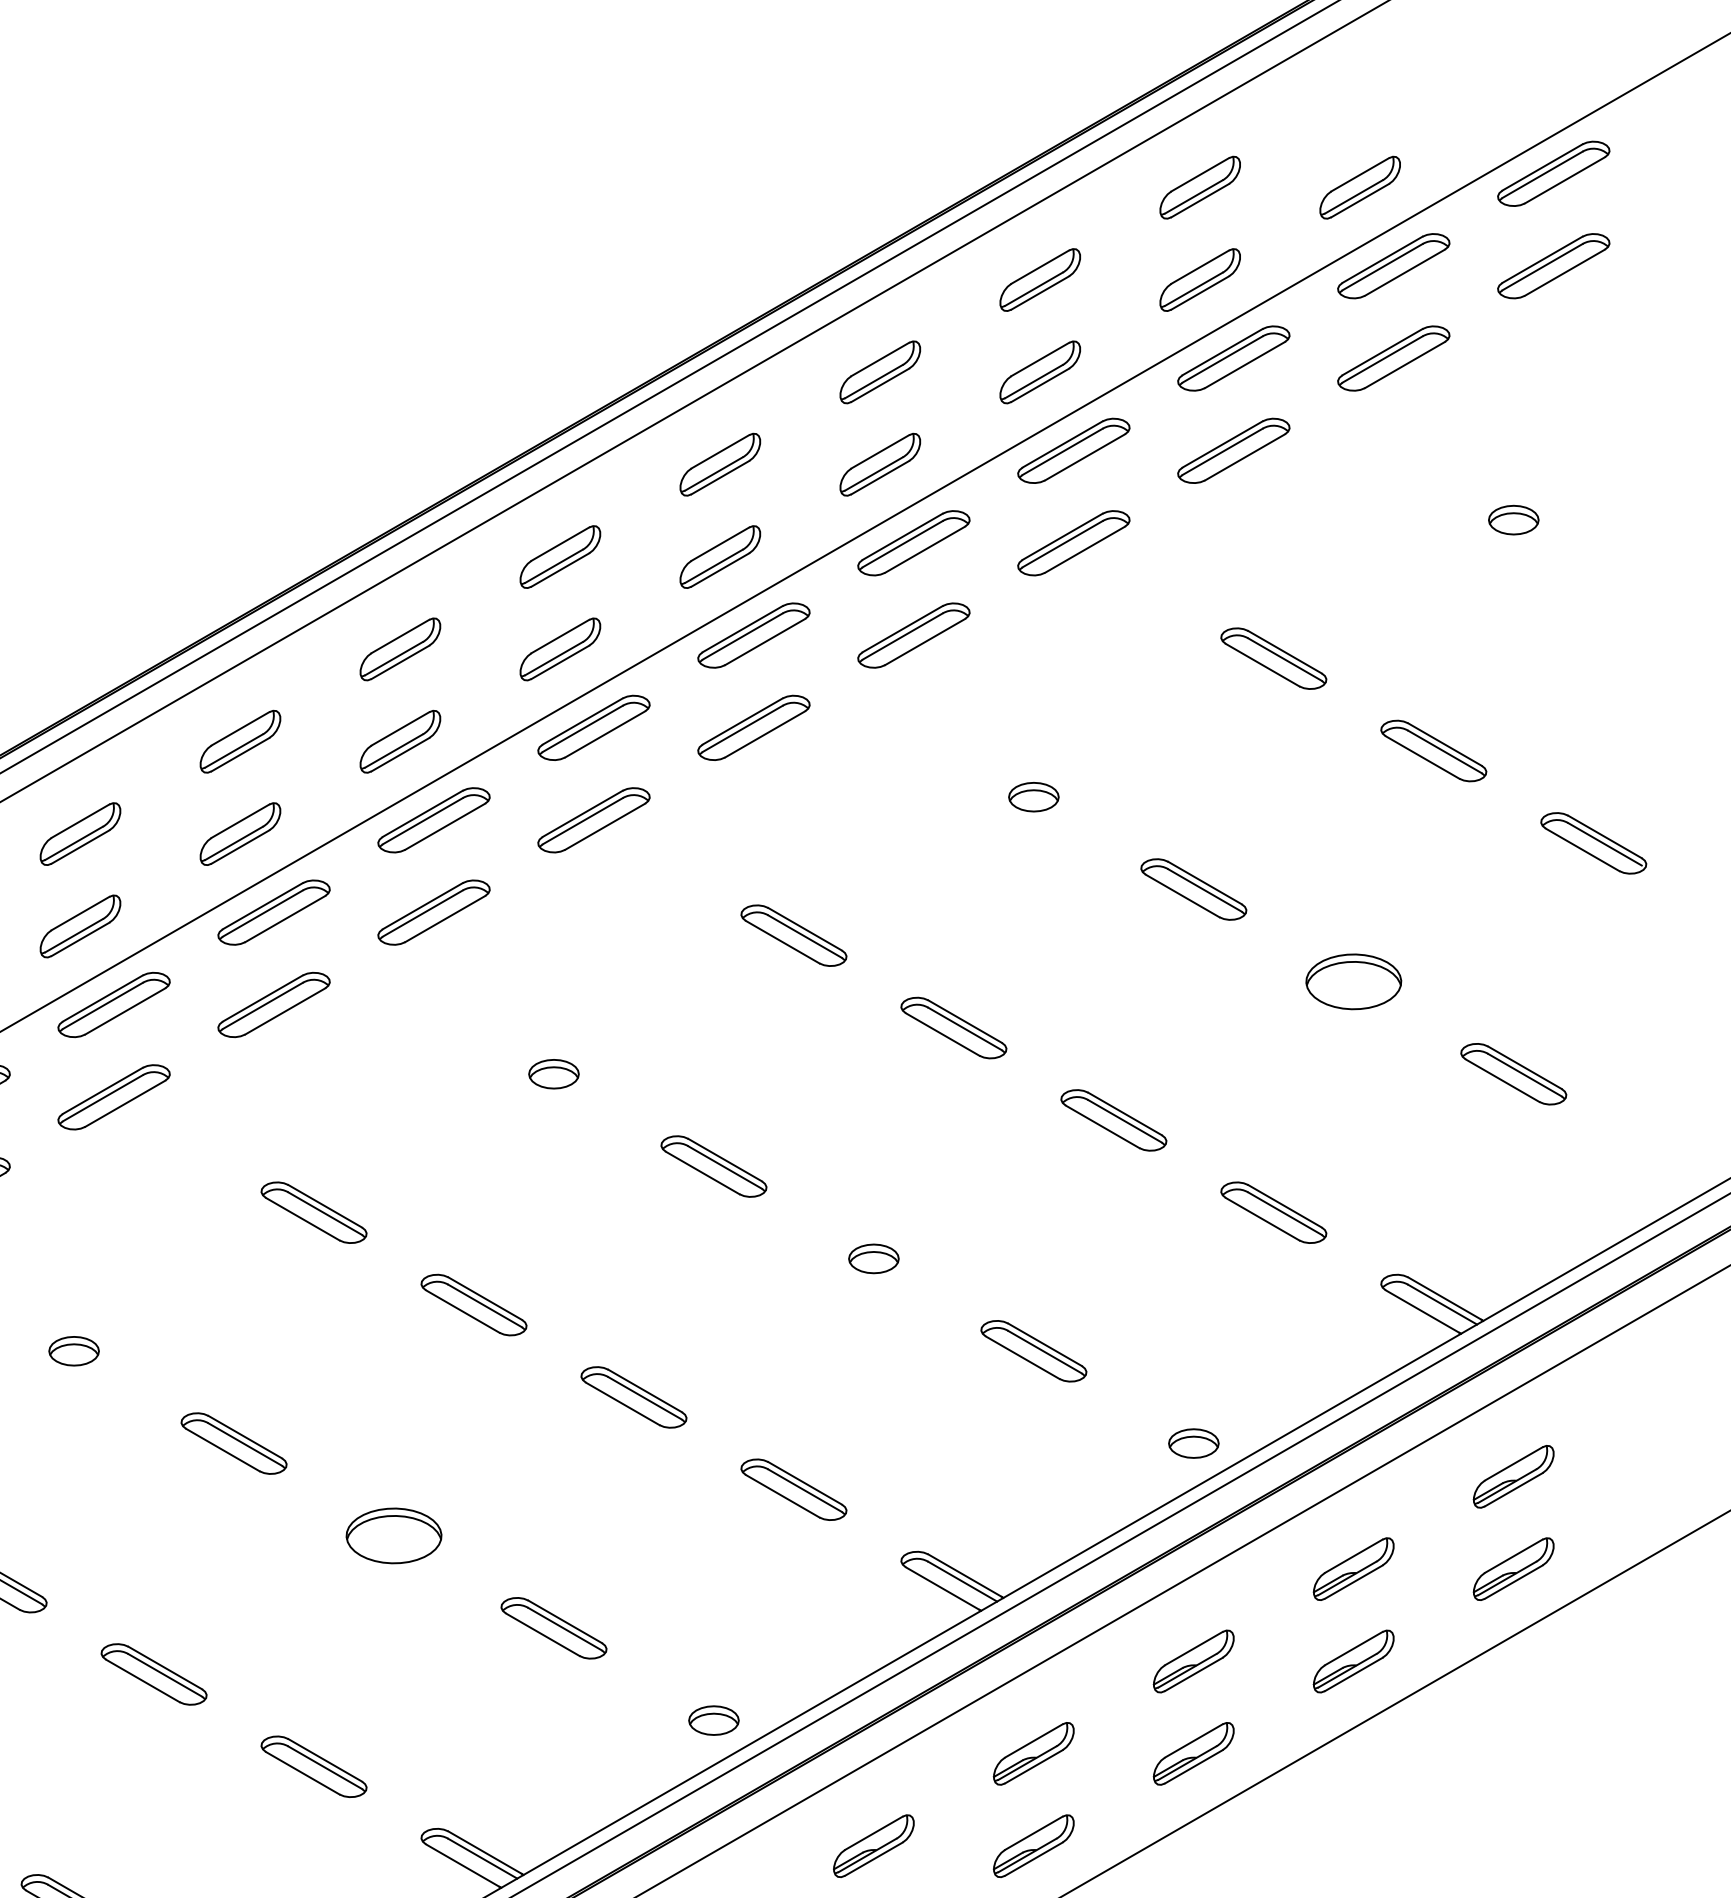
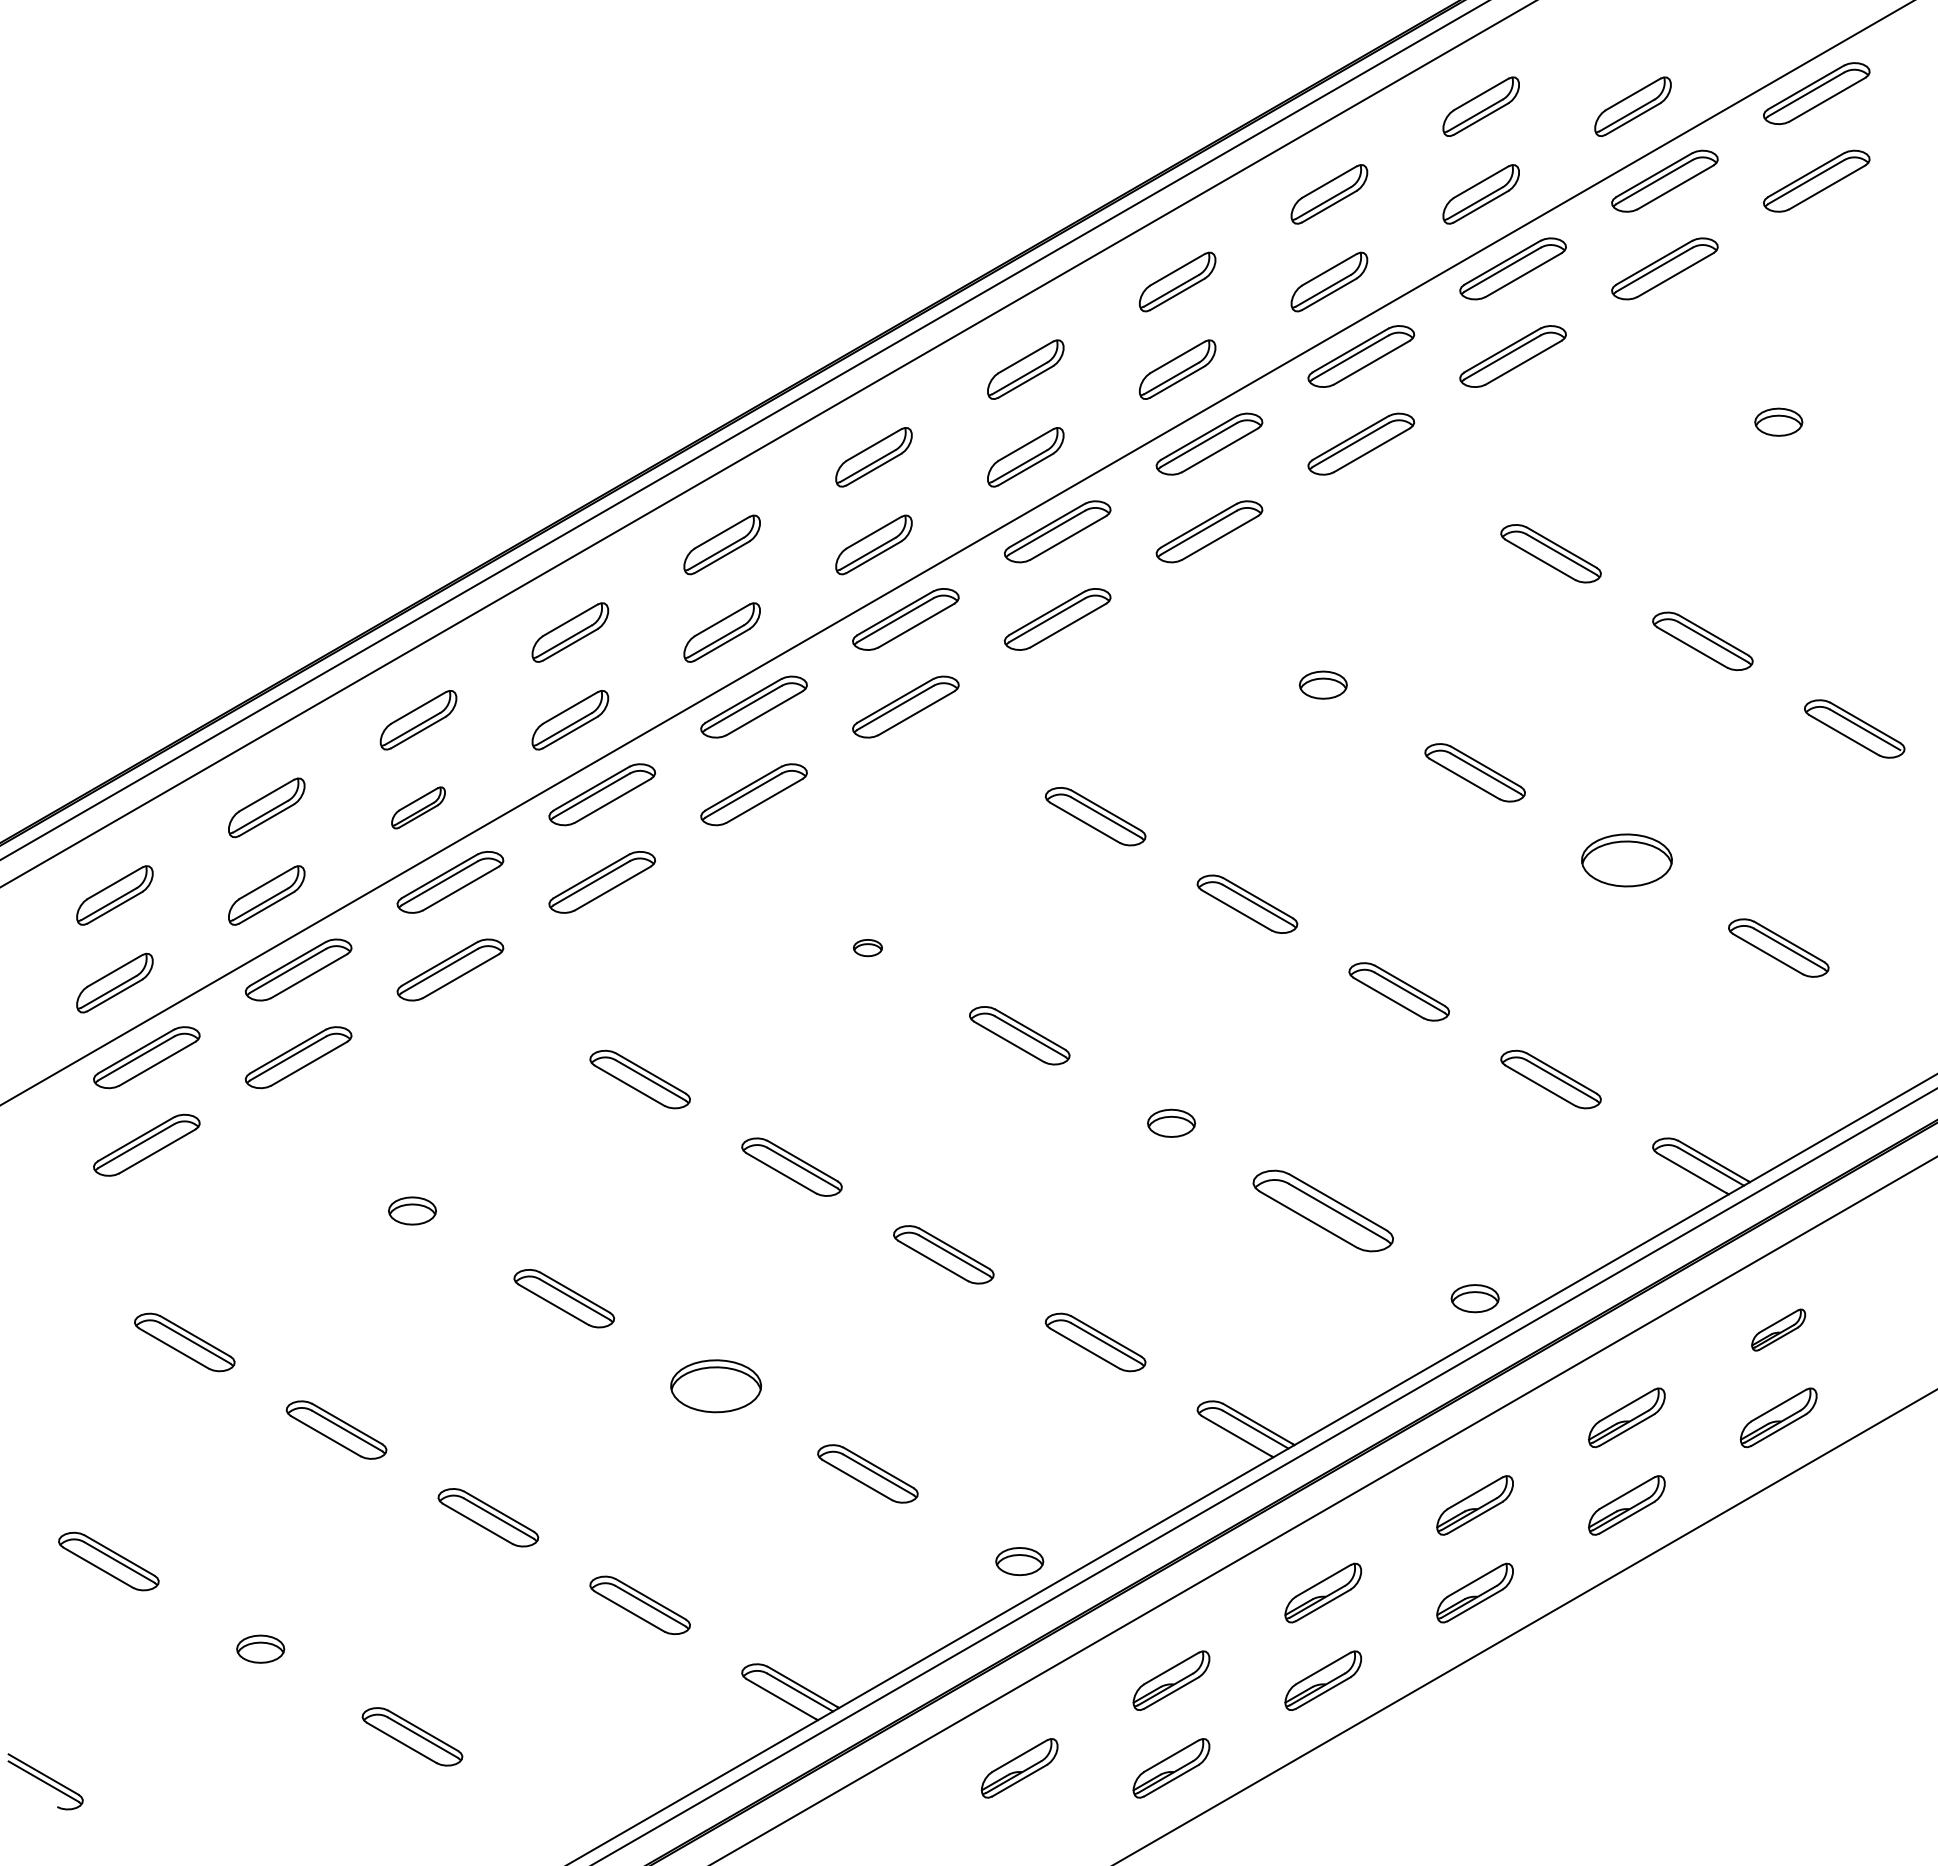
part: (80, 926) -> (418, 807), size x0.7
part: (553, 1073) -> (867, 947), size x0.6
part: (1034, 1350) -> (1323, 1210), size x1.4
part: (1513, 1476) -> (1778, 1329), size x0.7

